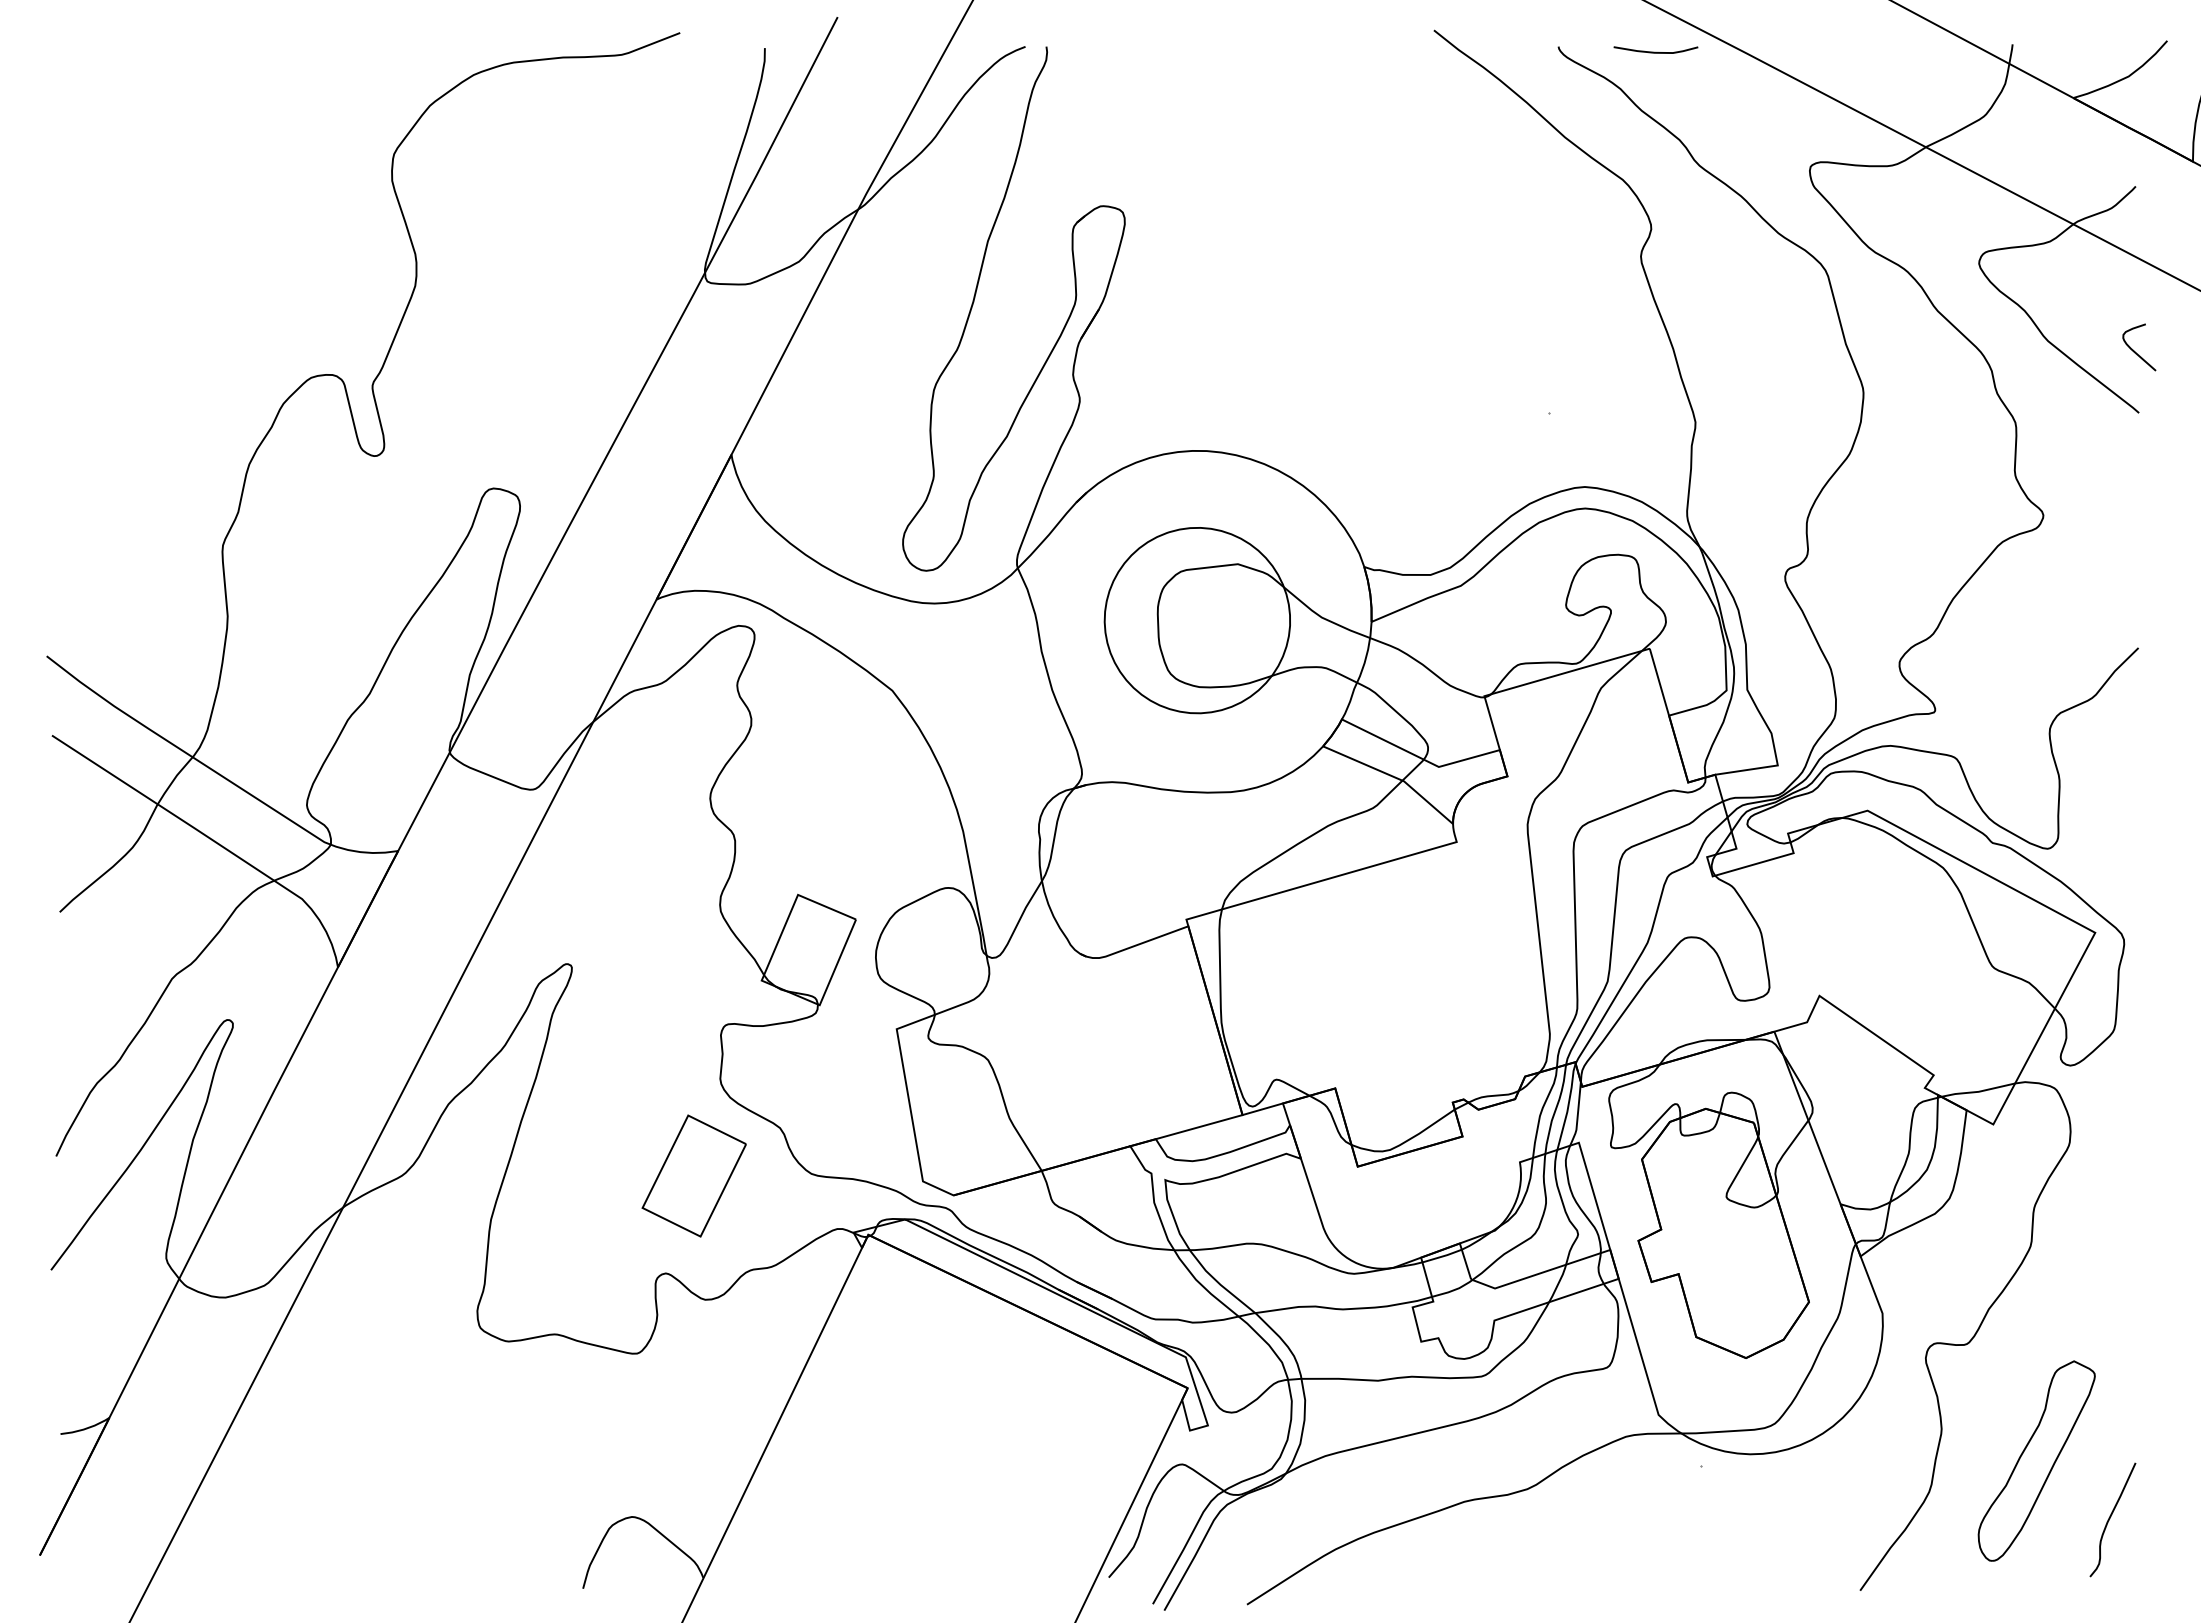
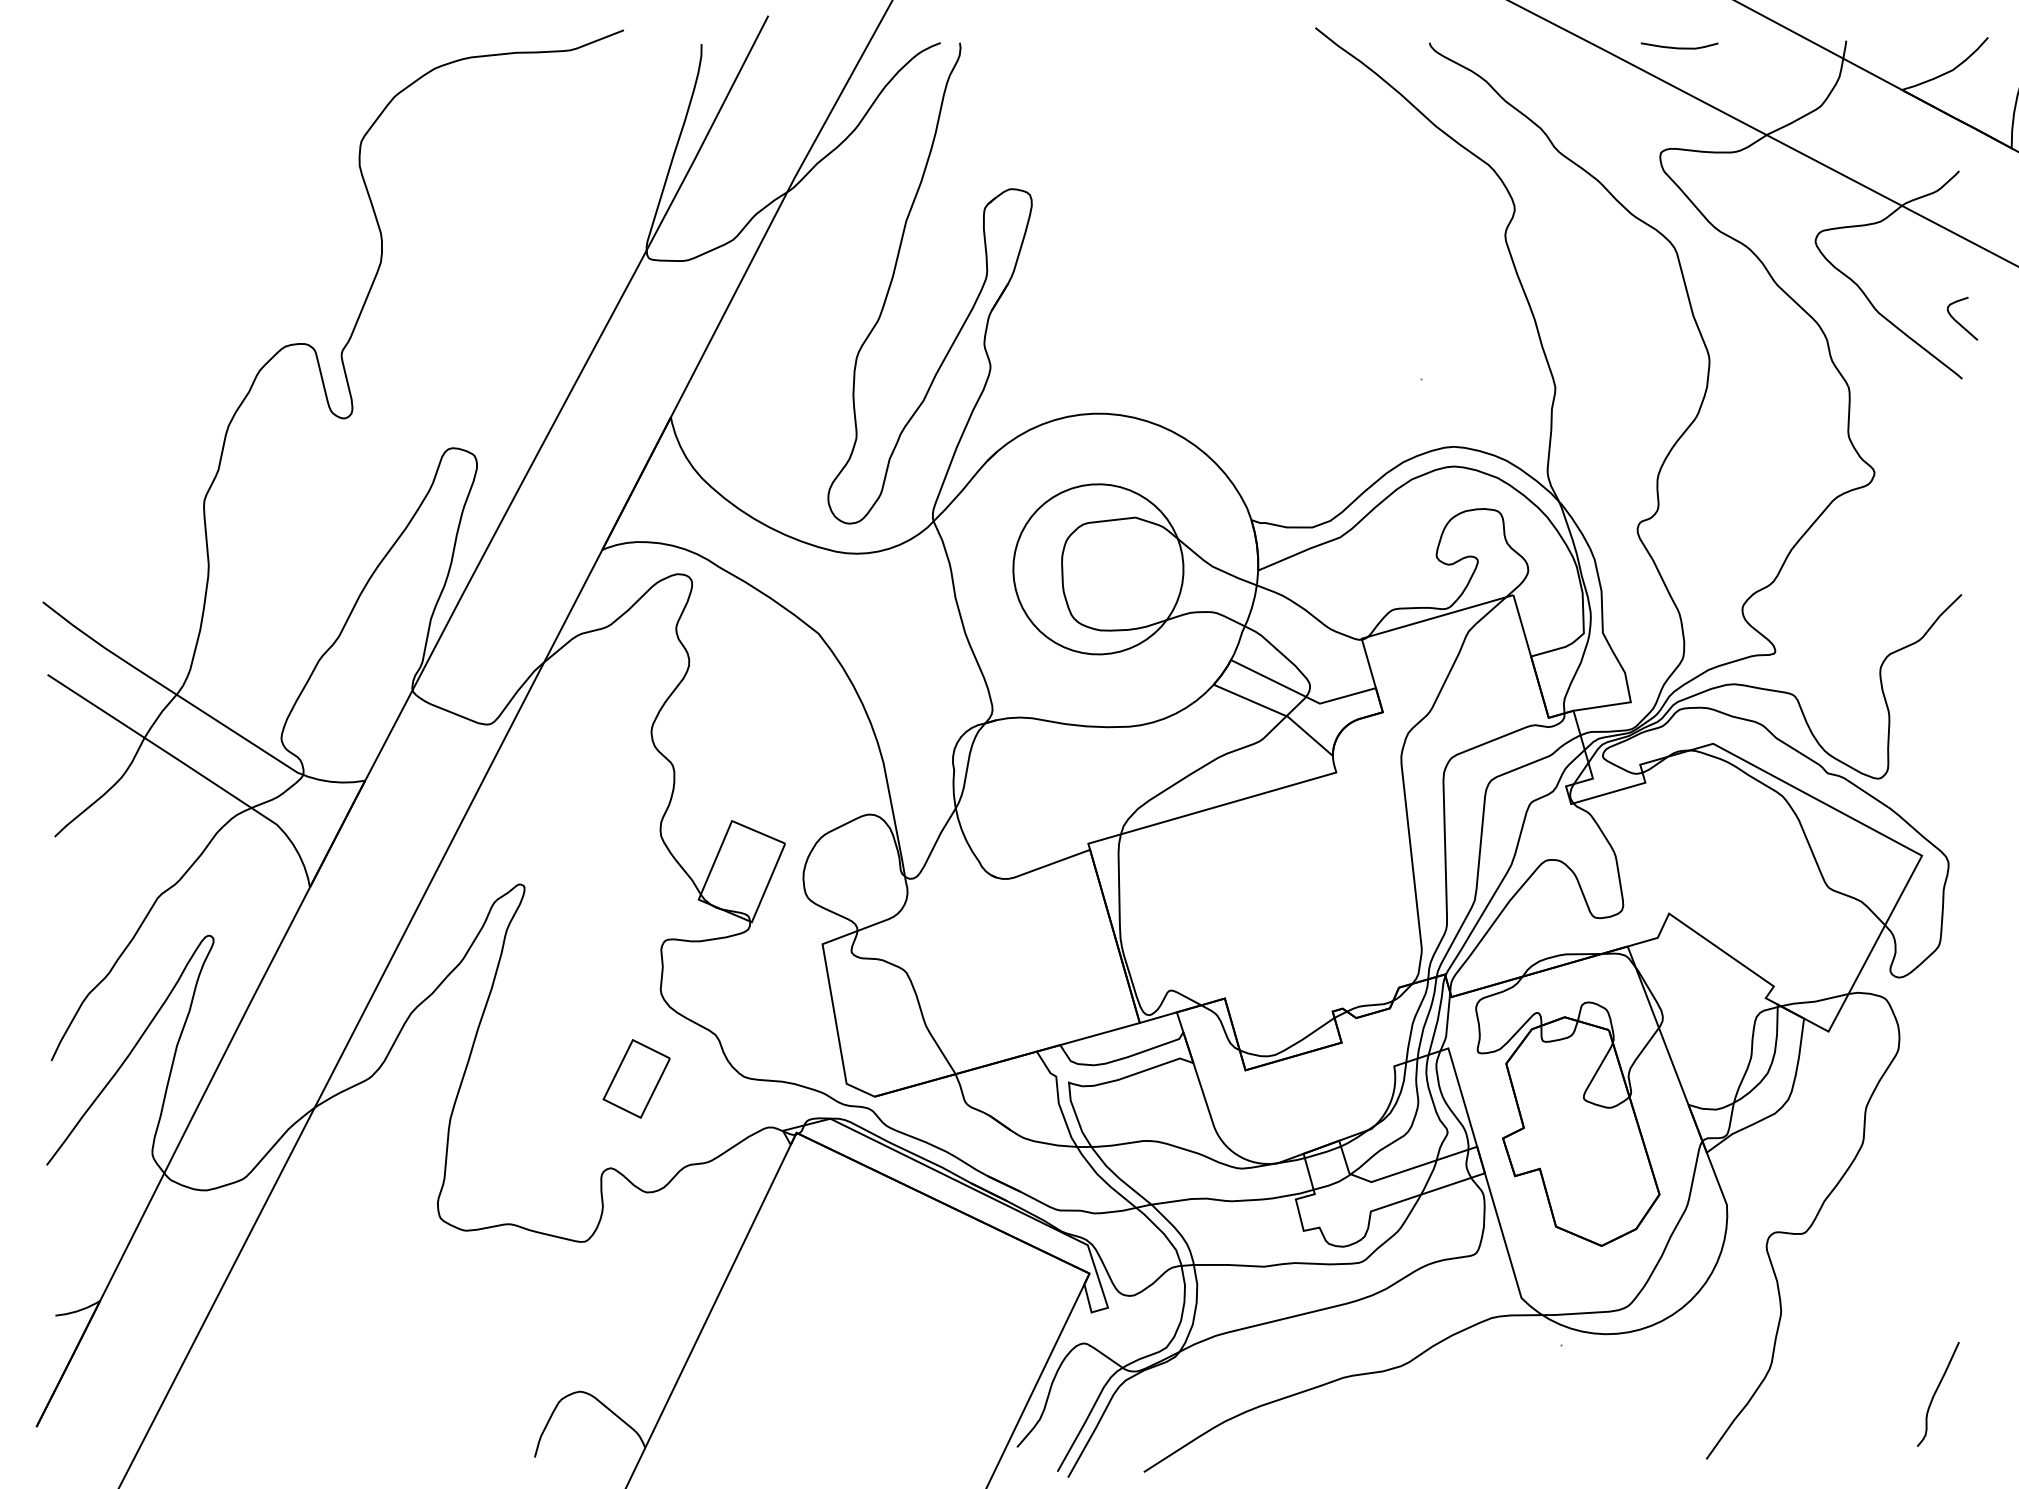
curve: (1655, 51) -> (1679, 47), moved
part: (693, 1175) -> (636, 1078), size x0.7
part: (2036, 1460) -> (1868, 1339), removed

